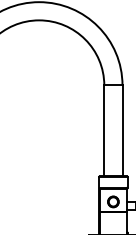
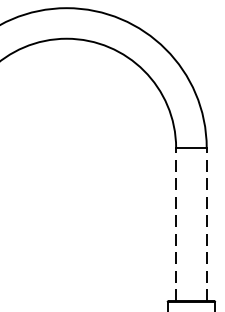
line: (104, 130) -> (176, 223), solid -> dashed
line: (122, 130) -> (206, 223), solid -> dashed

